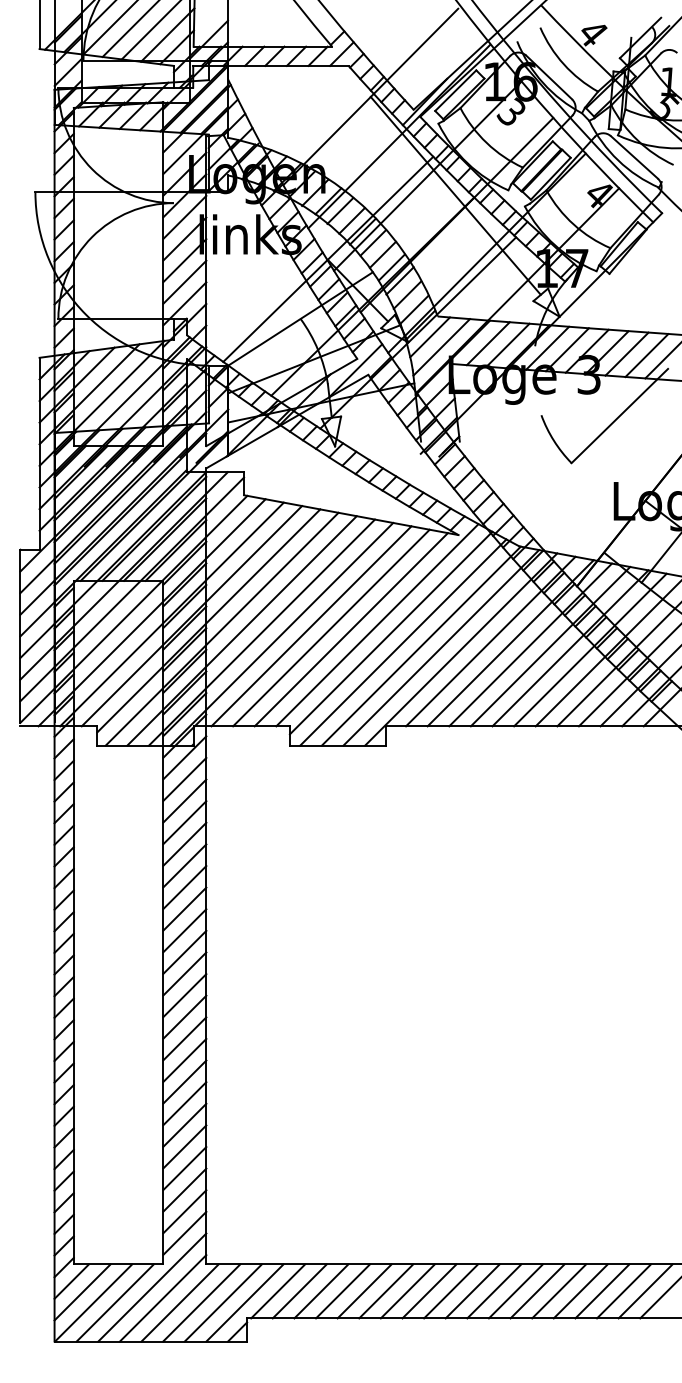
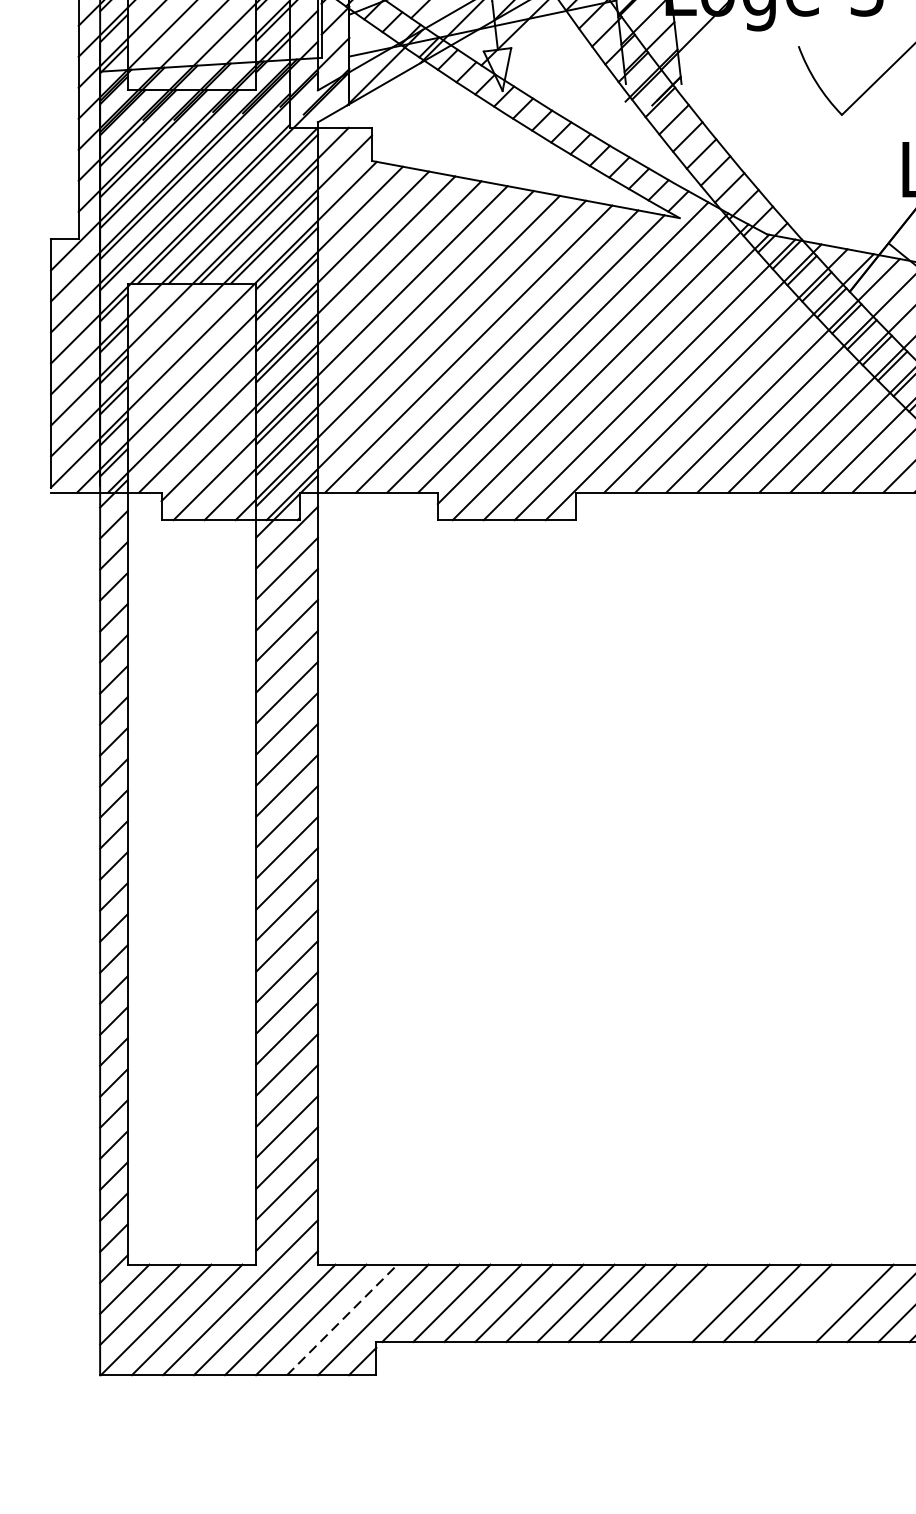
line: (472, 1291) -> (699, 1303), removed
line: (559, 1291) -> (824, 1303), removed
line: (223, 1302) -> (342, 1319), solid -> dashed

